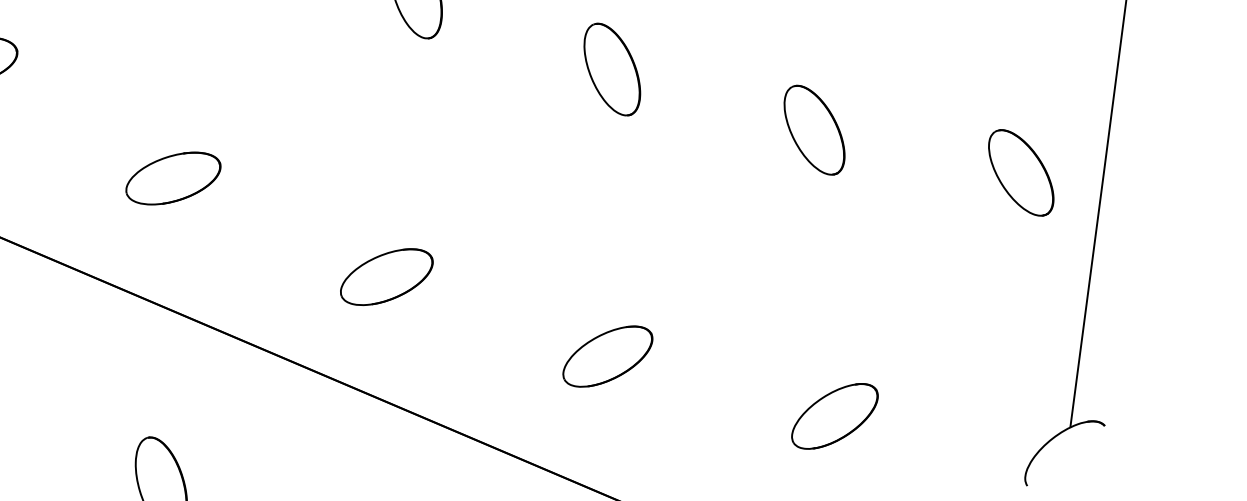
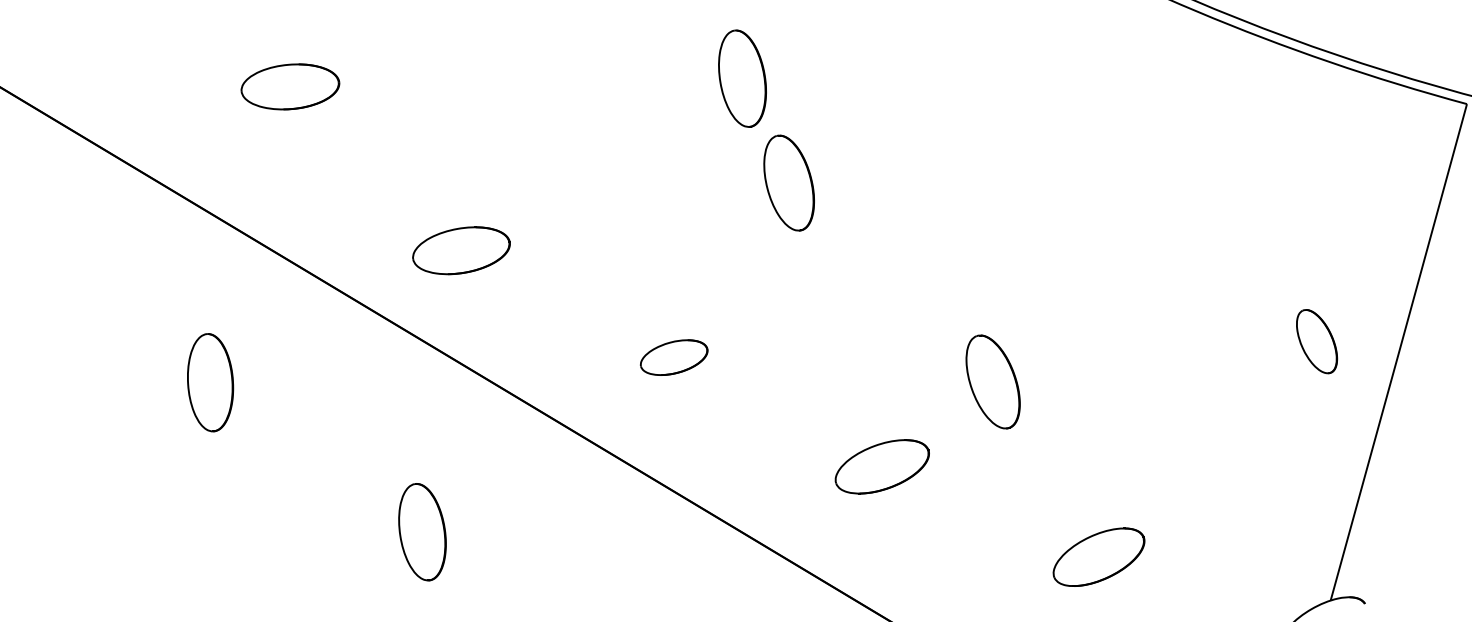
part: (611, 69) -> (788, 182), moved
part: (813, 129) -> (992, 381), moved
part: (1020, 172) -> (1316, 341), size x0.7
part: (173, 178) -> (461, 250), moved
part: (386, 277) -> (673, 357), size x0.7

